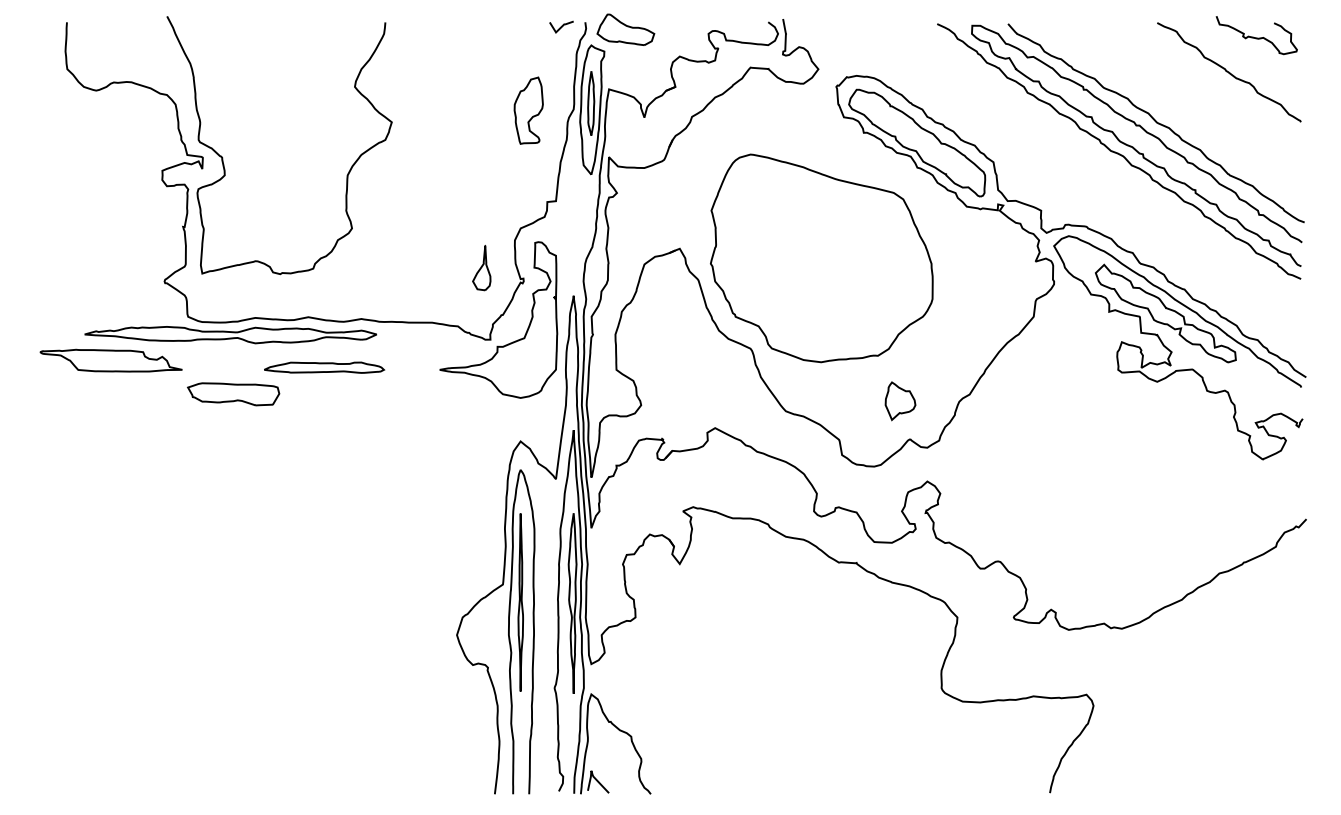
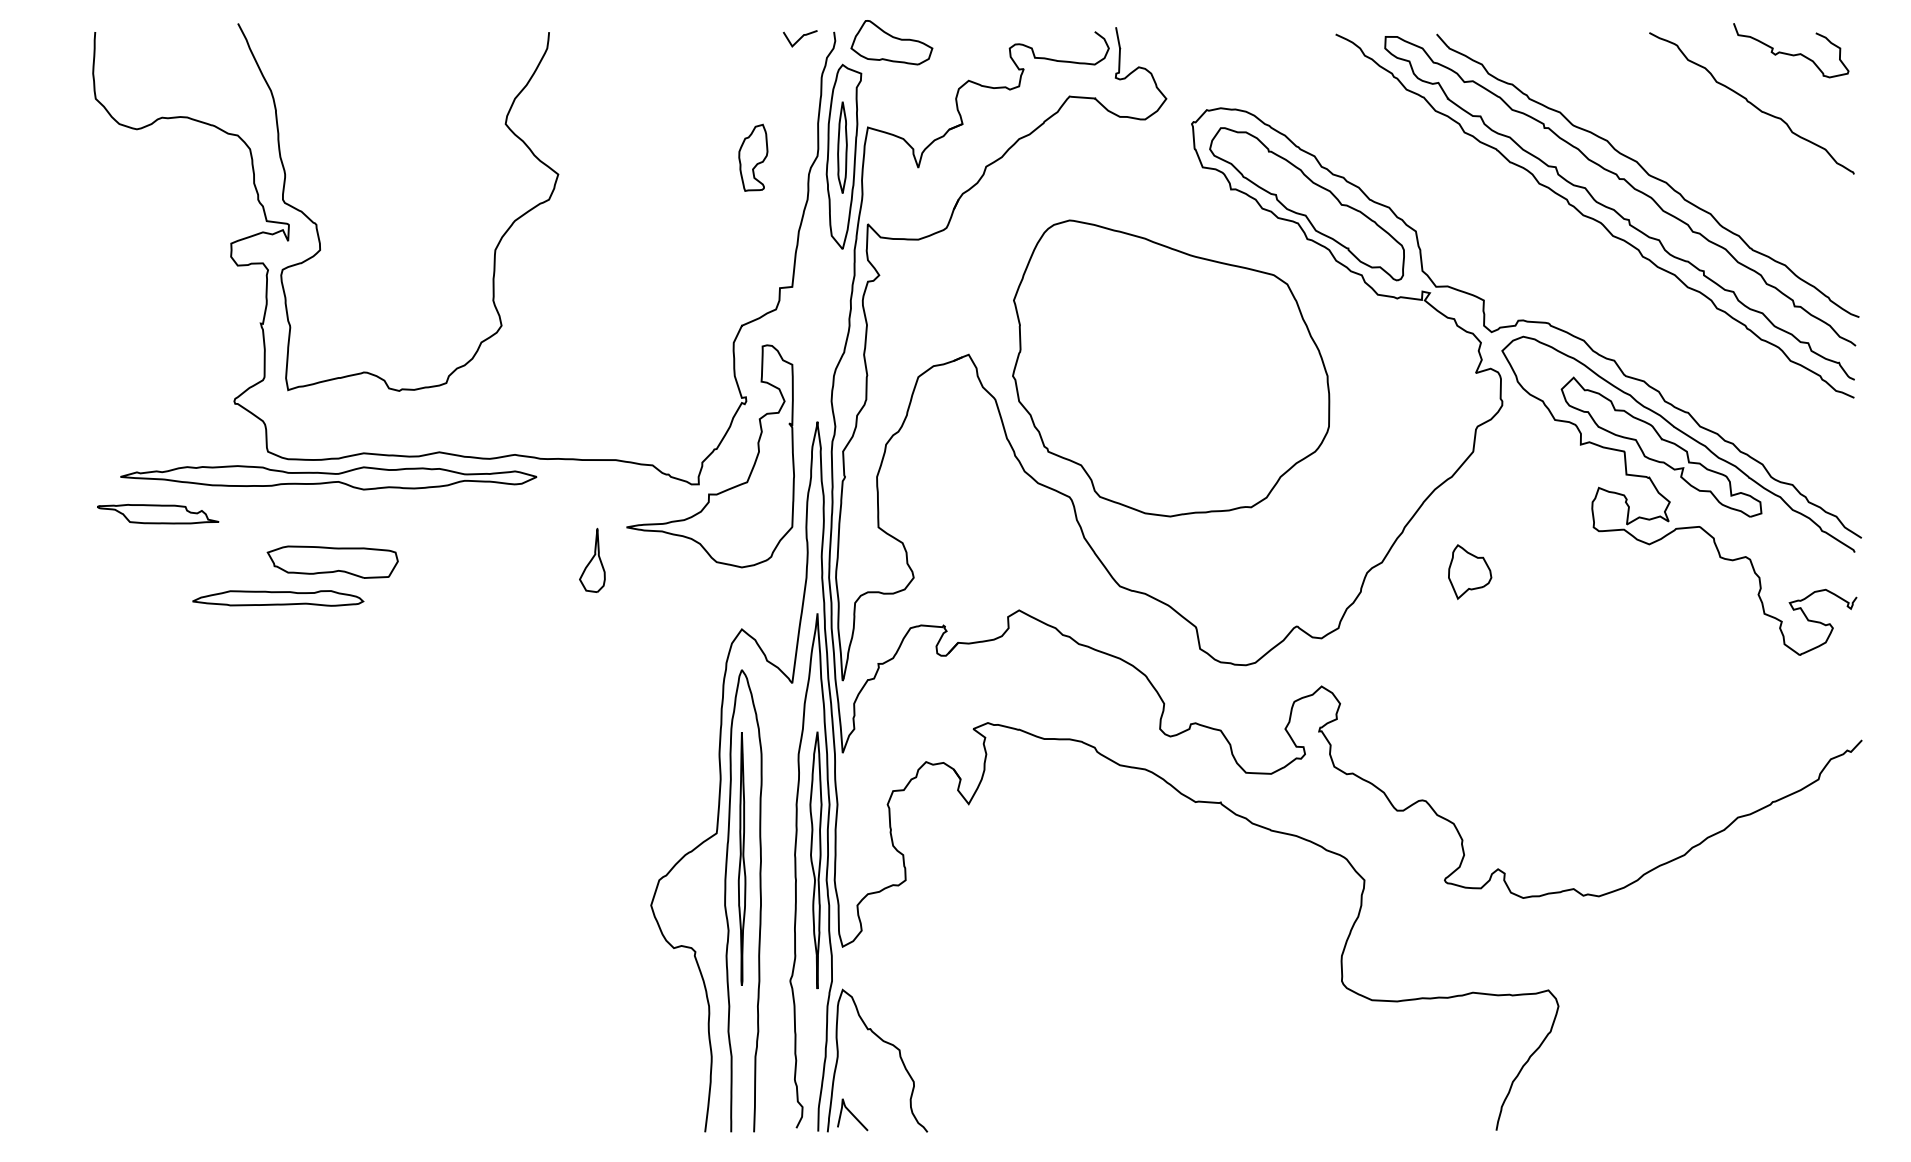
part: (528, 110) -> (753, 157), size x0.7
part: (481, 268) -> (592, 561), moved
part: (110, 360) -> (157, 514), size x0.6
part: (324, 367) -> (278, 598), moved
part: (900, 401) -> (1470, 572), moved

